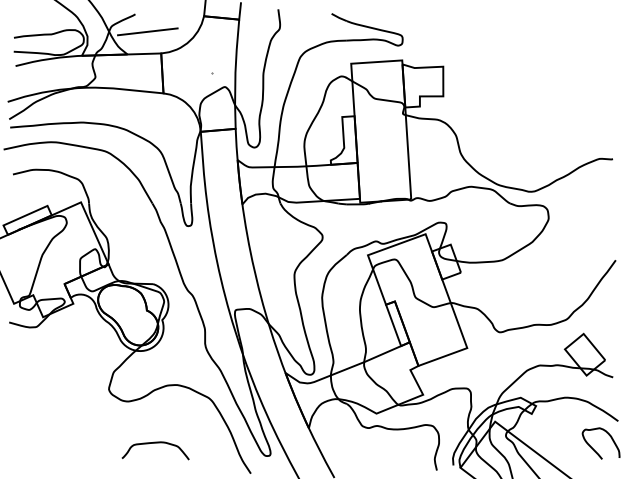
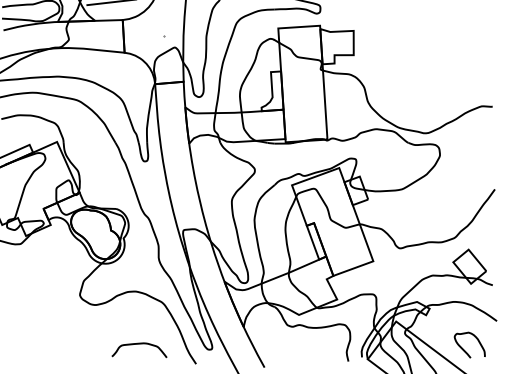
curve: (155, 443) -> (139, 344), moved
curve: (594, 449) -> (464, 350), moved

